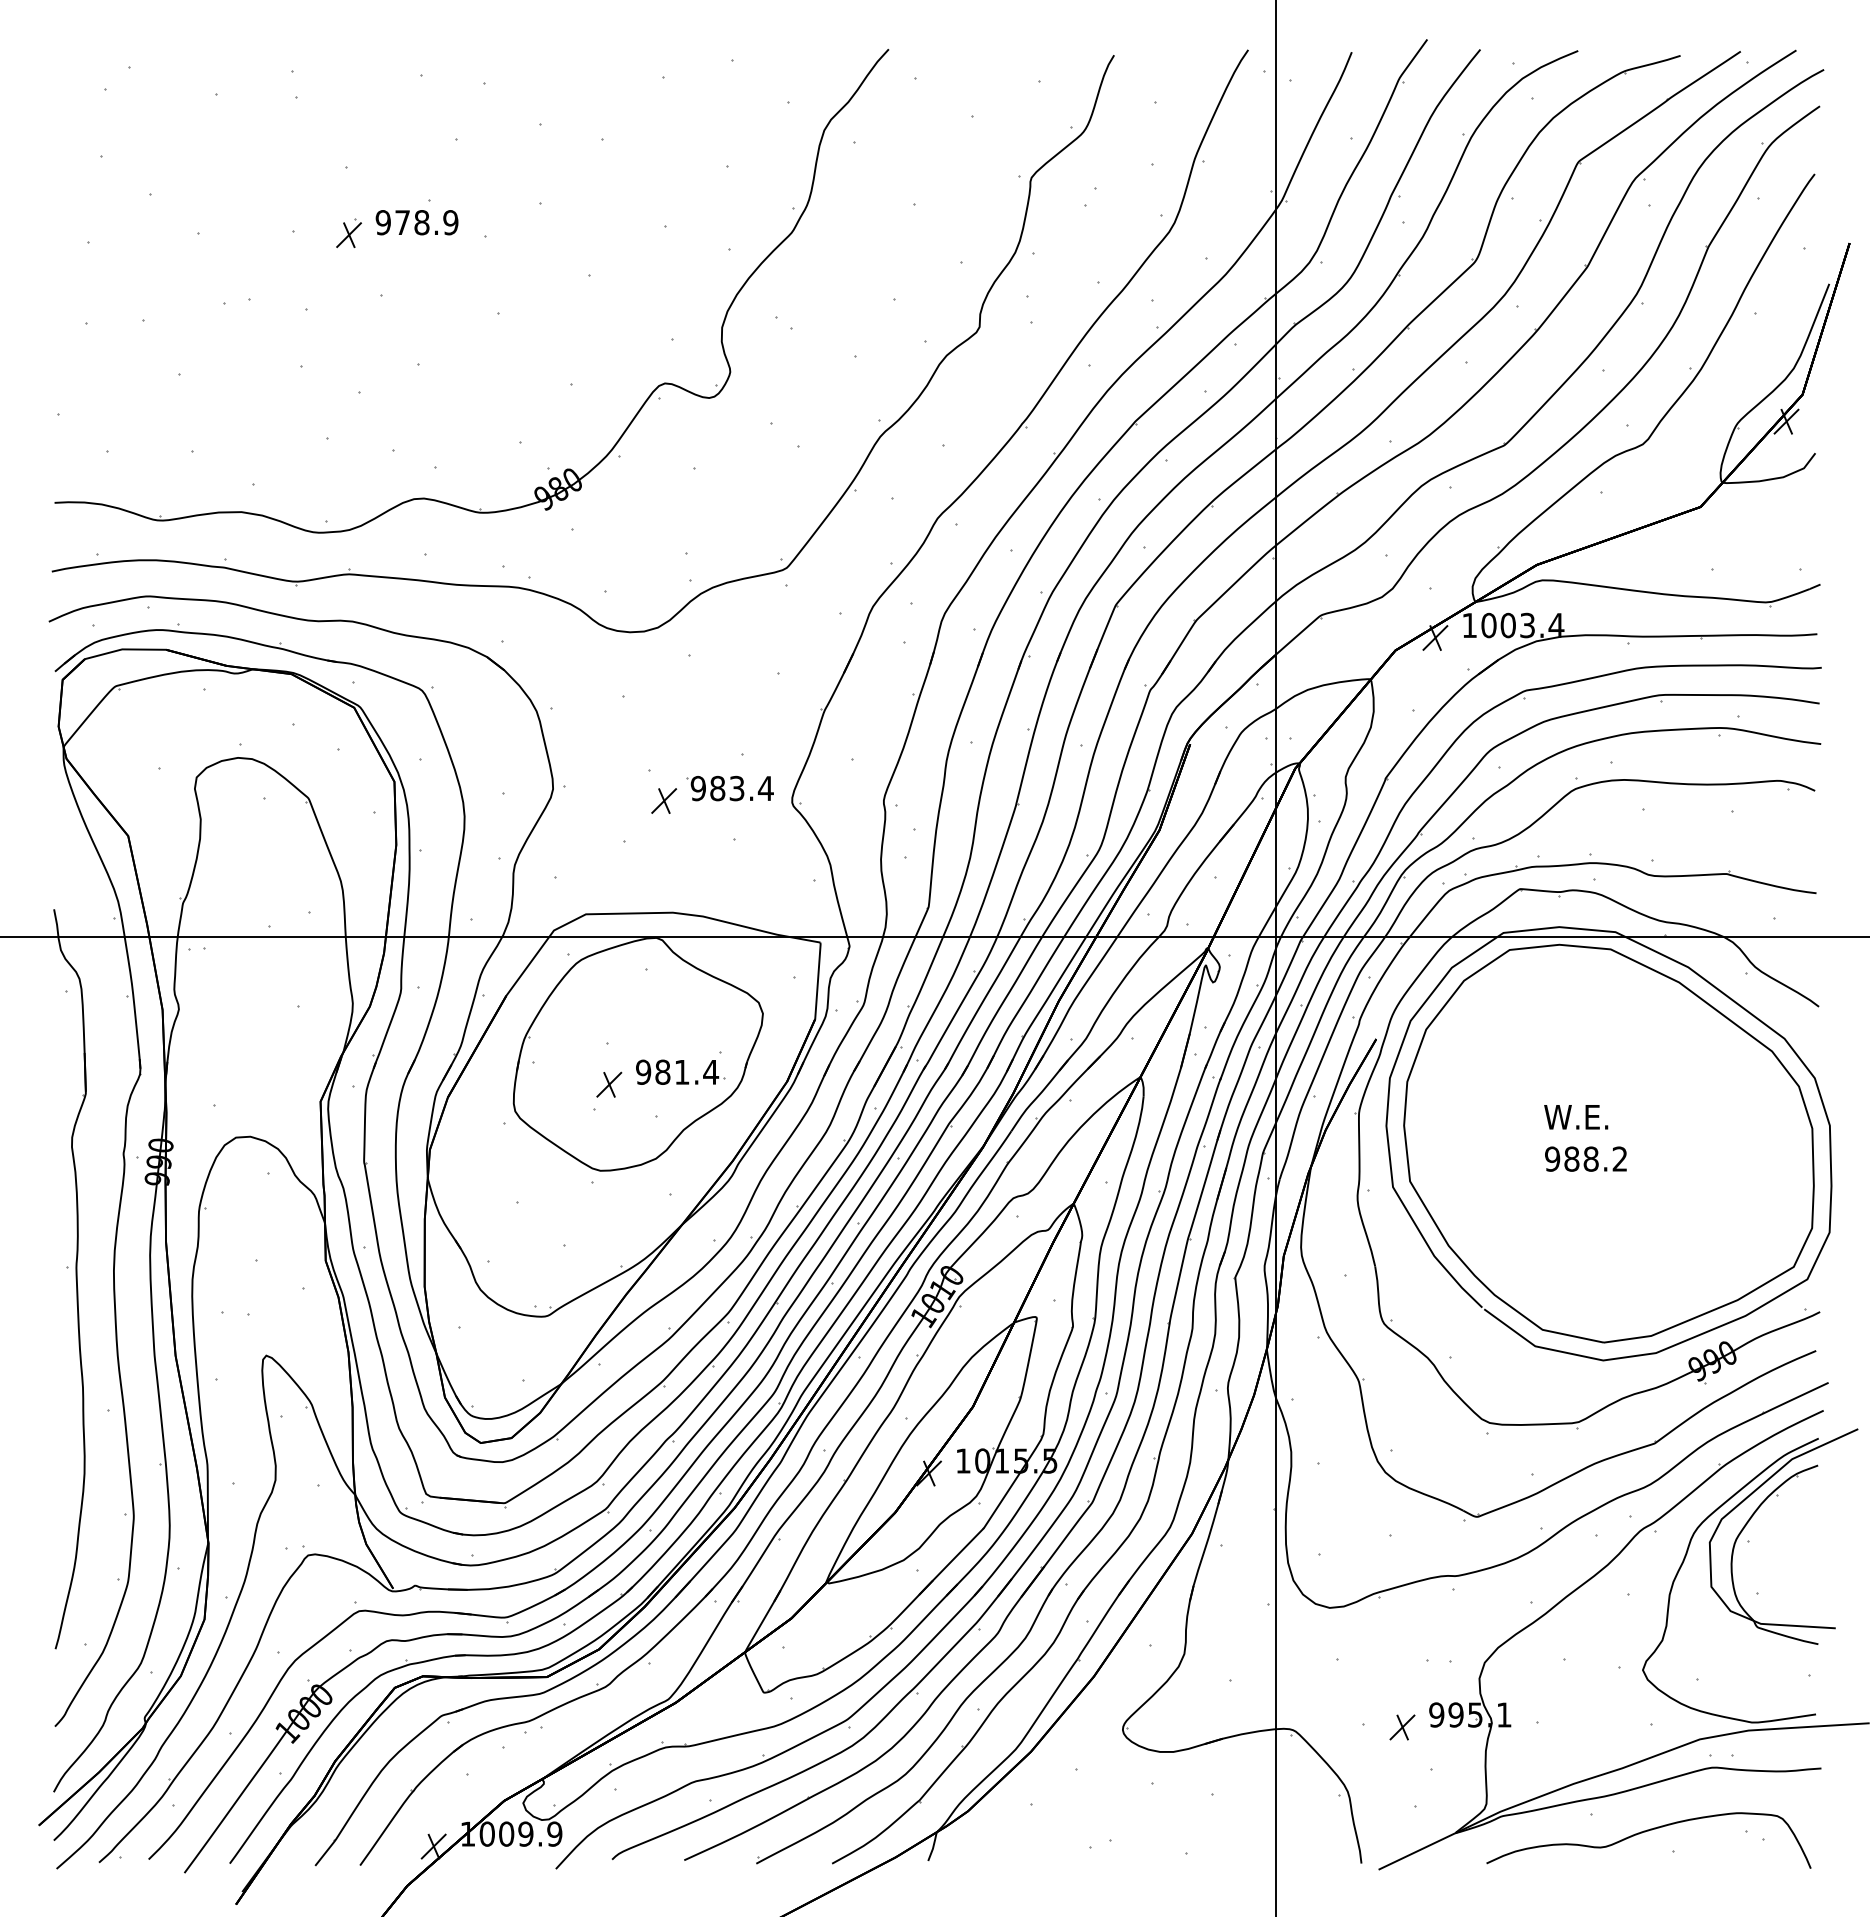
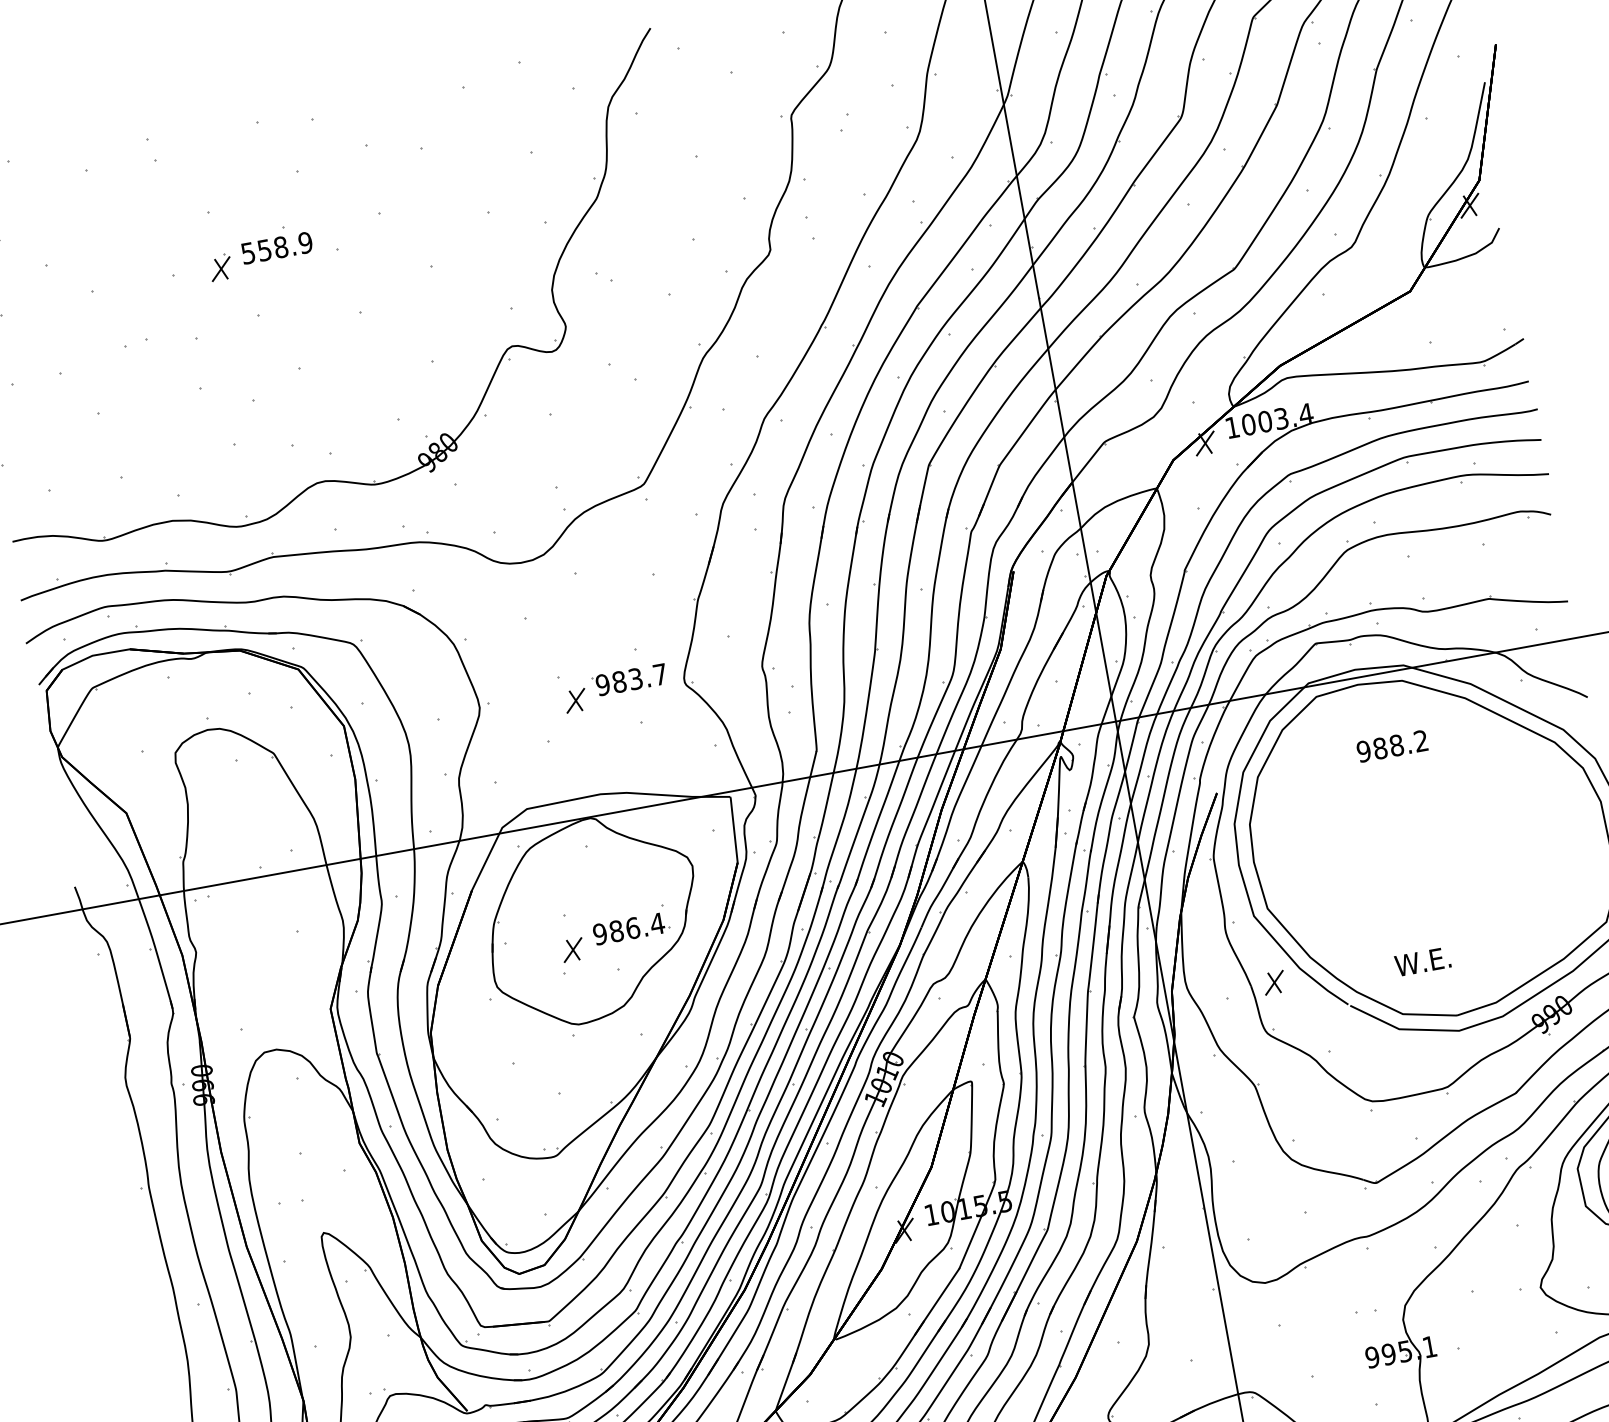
text: (392, 222) -> (256, 251), 978.9 -> 558.9
text: (765, 788) -> (659, 674), 983.4 -> 983.7
text: (681, 1071) -> (632, 927), 981.4 -> 986.4
text: (1576, 1117) -> (1423, 961), moved
text: (1585, 1158) -> (1391, 745), moved
part: (1402, 1727) -> (1274, 982), moved

